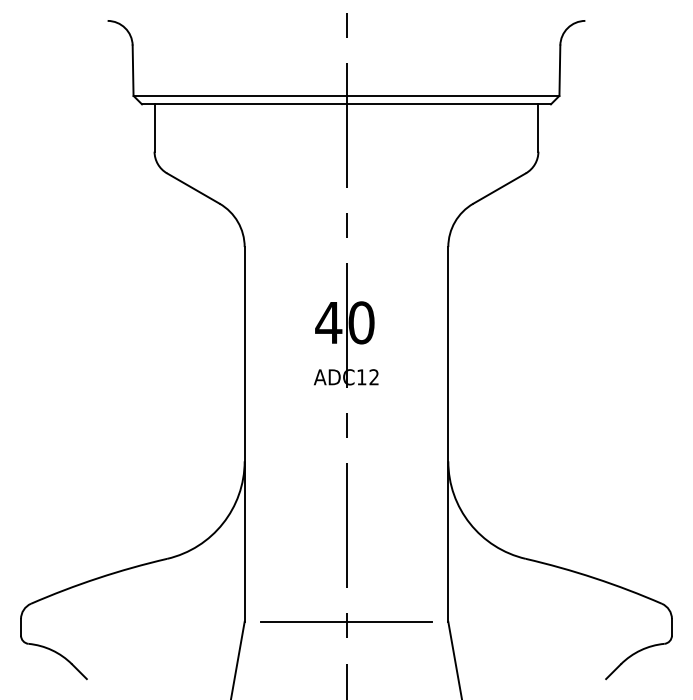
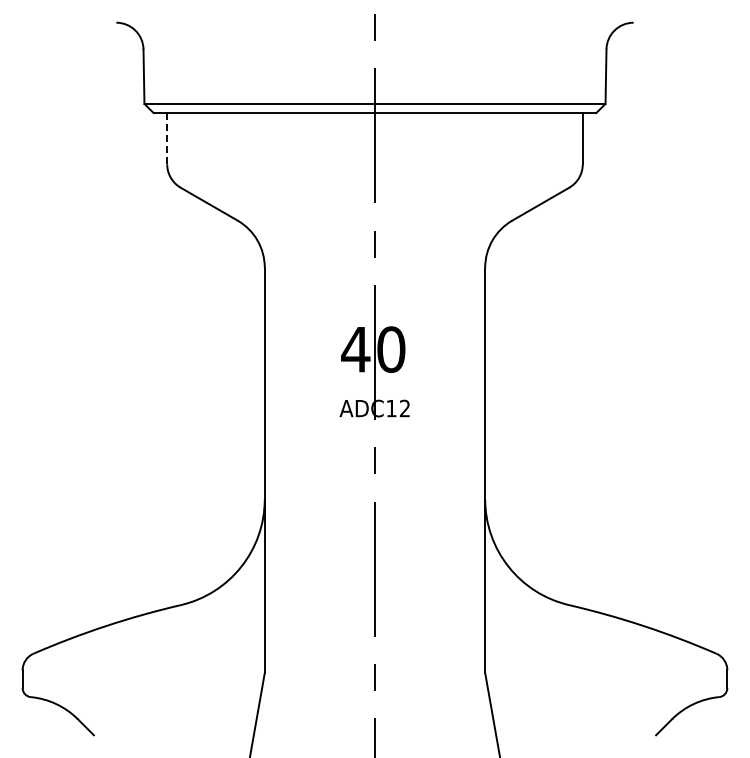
line: (154, 127) -> (167, 138), solid -> dashed
line: (346, 622) -> (374, 673), removed

